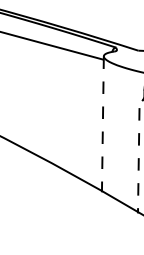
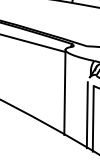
line: (102, 124) -> (64, 92), dashed -> solid
line: (139, 161) -> (87, 115), dashed -> solid

